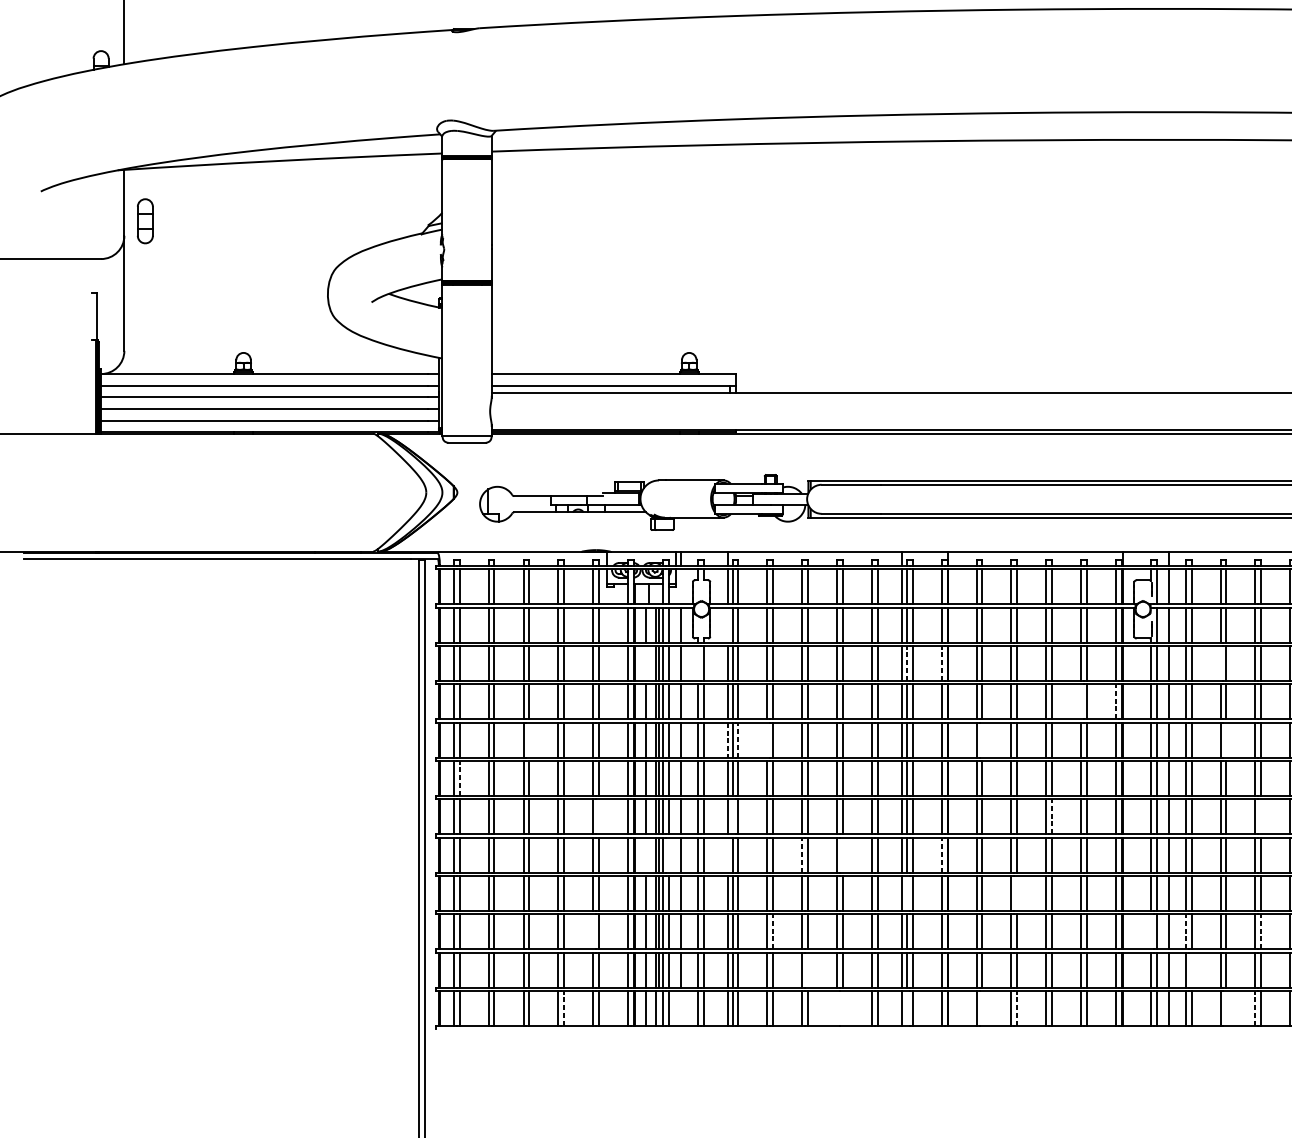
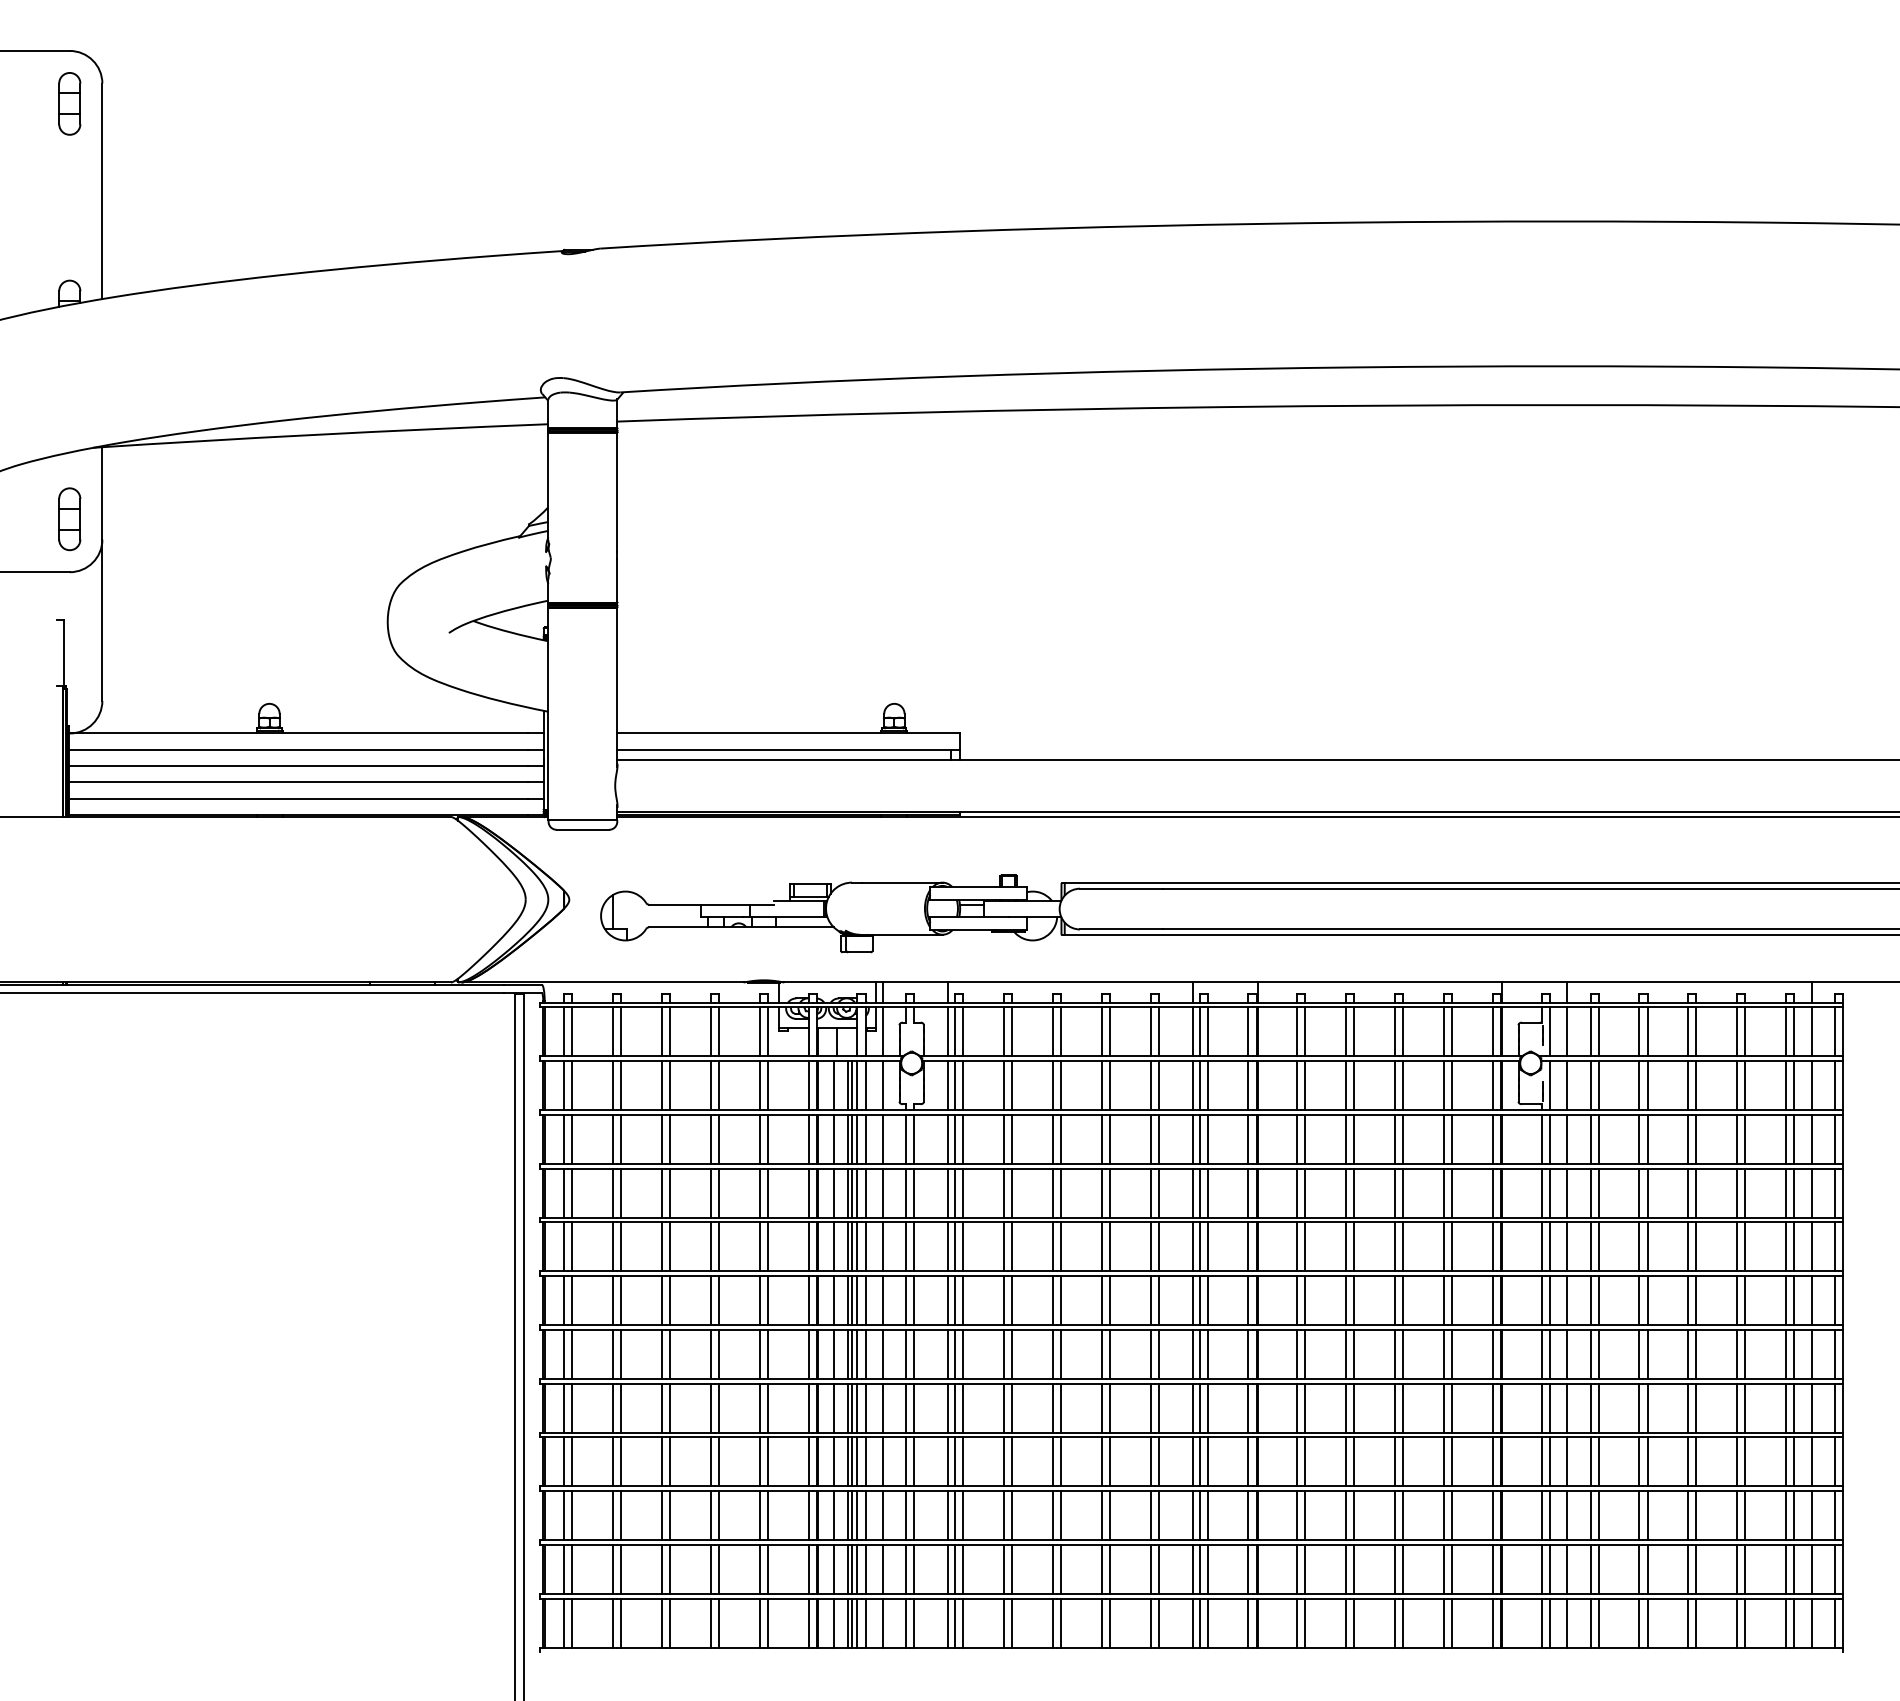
part: (145, 221) -> (69, 519), moved
line: (681, 586) -> (883, 1031), added
line: (727, 625) -> (948, 1085), added
line: (646, 662) -> (834, 1138), added
line: (697, 662) -> (906, 1138), added
line: (906, 662) -> (1199, 1138), dashed -> solid
line: (941, 662) -> (1248, 1138), dashed -> solid
line: (1220, 662) -> (1639, 1138), added
line: (1080, 701) -> (1443, 1192), added
line: (1115, 701) -> (1492, 1192), dashed -> solid
line: (529, 739) -> (670, 1246), added
line: (738, 739) -> (963, 1246), dashed -> solid
line: (767, 739) -> (1004, 1246), added
line: (982, 739) -> (1305, 1246), added
line: (1226, 739) -> (1647, 1246), added
line: (727, 740) -> (948, 1247), dashed -> solid
line: (459, 778) -> (572, 1300), dashed -> solid
line: (598, 816) -> (767, 1353), added
line: (732, 816) -> (955, 1353), added
line: (1052, 816) -> (1403, 1353), dashed -> solid
line: (1261, 816) -> (1696, 1353), added
line: (646, 854) -> (834, 1407), added
line: (668, 854) -> (865, 1407), added
line: (727, 854) -> (948, 1407), added
line: (802, 854) -> (1052, 1407), dashed -> solid
line: (842, 854) -> (1109, 1407), added
line: (941, 854) -> (1248, 1407), dashed -> solid
line: (906, 893) -> (1199, 1461), added
line: (1017, 893) -> (1354, 1461), added
line: (593, 931) -> (759, 1515), added
line: (773, 931) -> (1012, 1515), dashed -> solid
line: (1150, 931) -> (1541, 1515), added
line: (1185, 931) -> (1590, 1515), dashed -> solid
line: (1261, 931) -> (1696, 1515), dashed -> solid
line: (808, 969) -> (1061, 1568), added
line: (1191, 969) -> (1598, 1568), added
line: (564, 1008) -> (719, 1622), dashed -> solid
line: (659, 1008) -> (852, 1622), added
line: (681, 1008) -> (883, 1622), added
line: (836, 1008) -> (1101, 1622), added
line: (842, 1008) -> (1109, 1622), added
line: (906, 1008) -> (1199, 1622), added
line: (982, 1008) -> (1305, 1622), added
line: (1017, 1008) -> (1354, 1622), dashed -> solid
line: (1226, 1008) -> (1647, 1622), added
line: (1255, 1008) -> (1688, 1622), dashed -> solid

